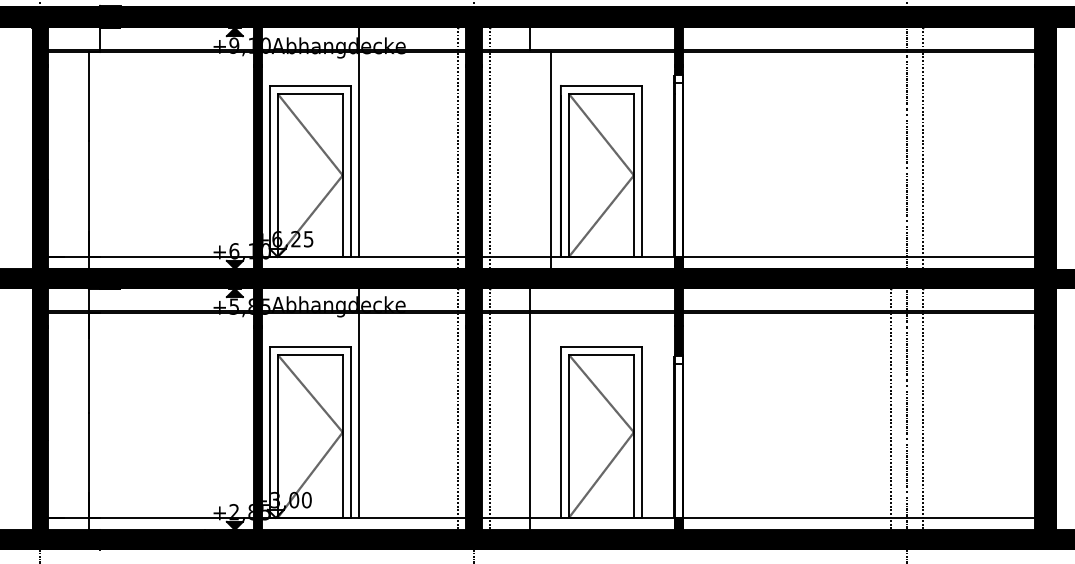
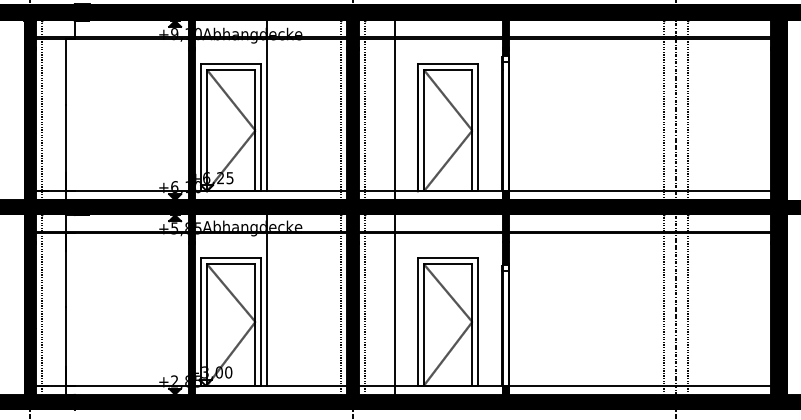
line: (56, 148) -> (42, 110), added
line: (891, 148) -> (664, 110), added
line: (551, 161) -> (395, 120), moved
line: (56, 409) -> (42, 304), added

